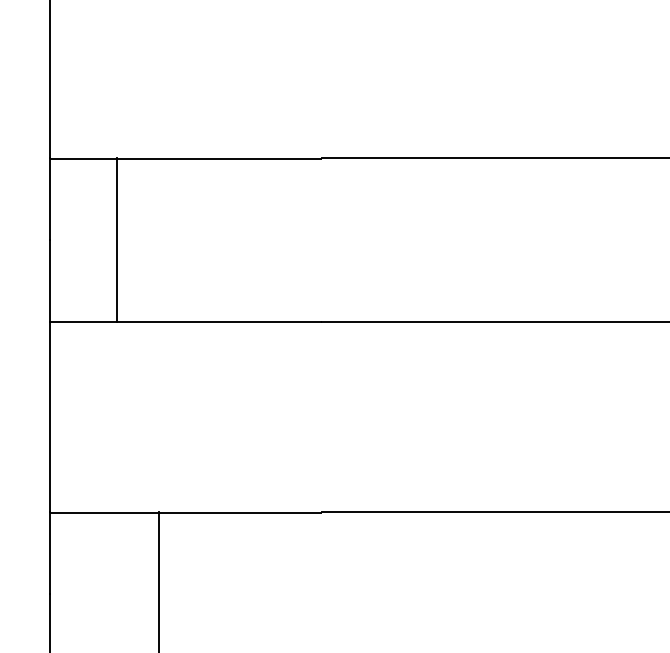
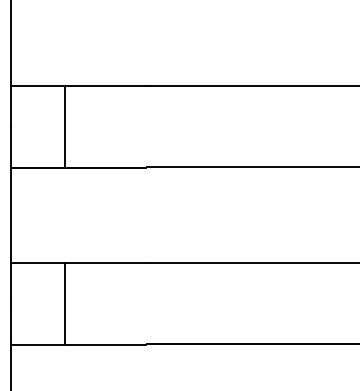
line: (117, 240) -> (65, 126), moved

